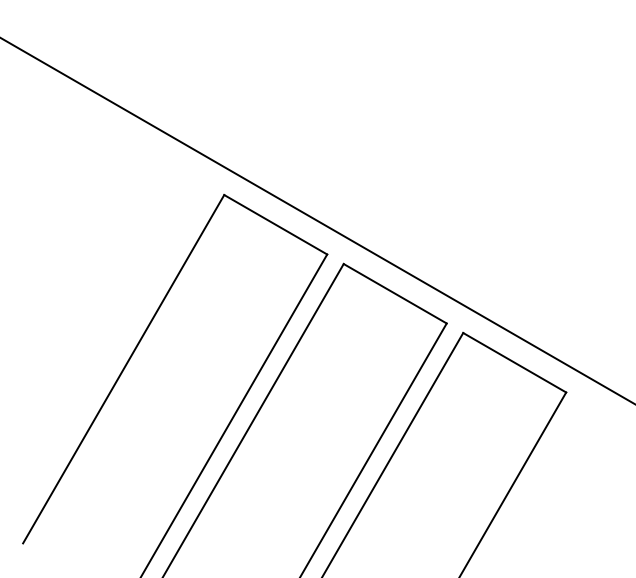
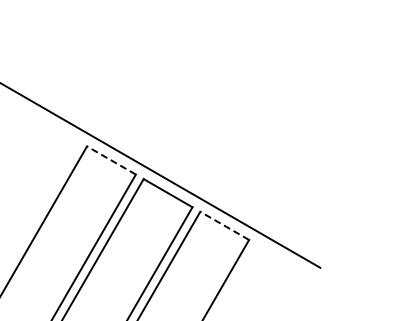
line: (275, 224) -> (111, 160), solid -> dashed
line: (514, 361) -> (224, 225), solid -> dashed

